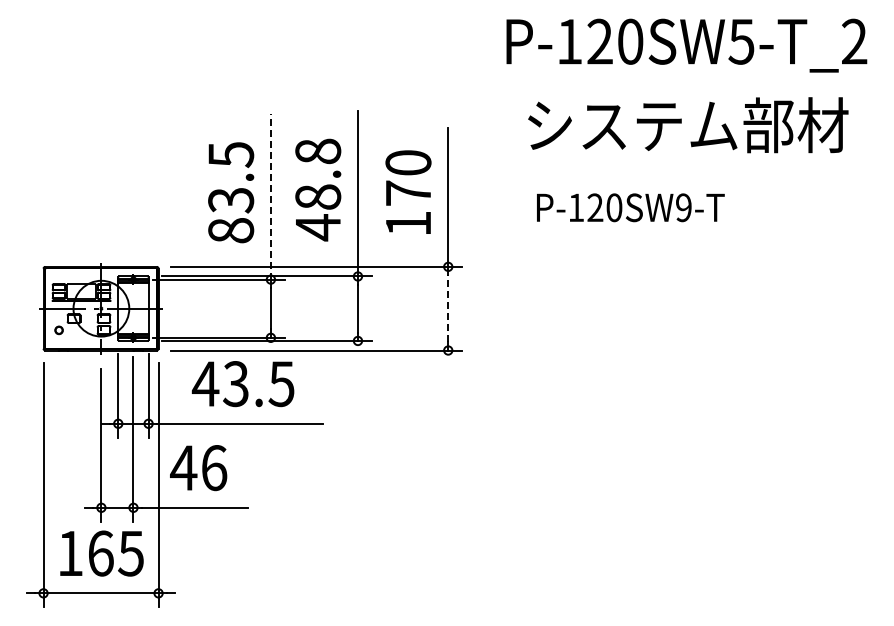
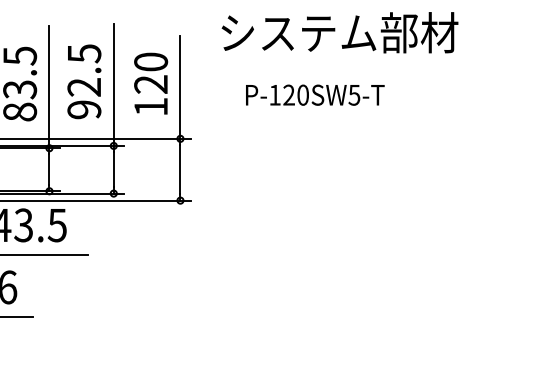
text: (688, 125) -> (340, 32), moved
text: (318, 189) -> (84, 81), 48.8 -> 92.5
text: (407, 192) -> (150, 83), 170 -> 120
line: (270, 196) -> (49, 86), dashed -> solid
text: (683, 207) -> (354, 95), P-120SW9-T -> P-120SW5-T
line: (448, 308) -> (180, 169), dashed -> solid

